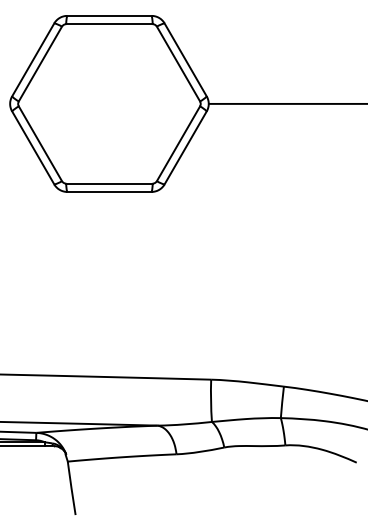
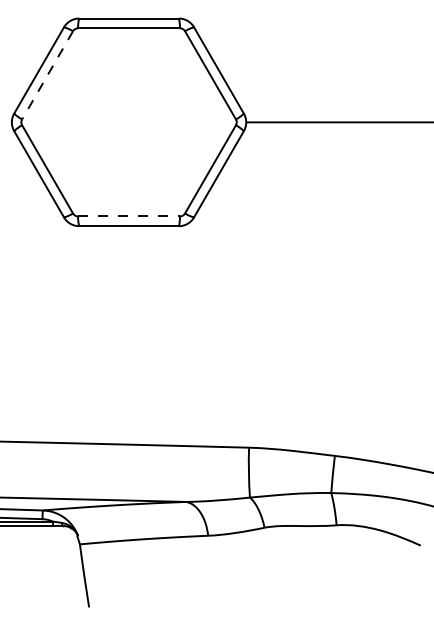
line: (40, 64) -> (47, 75), solid -> dashed
line: (109, 183) -> (129, 216), solid -> dashed

